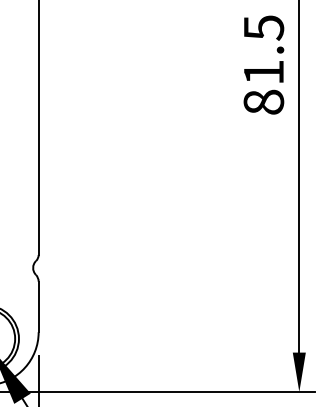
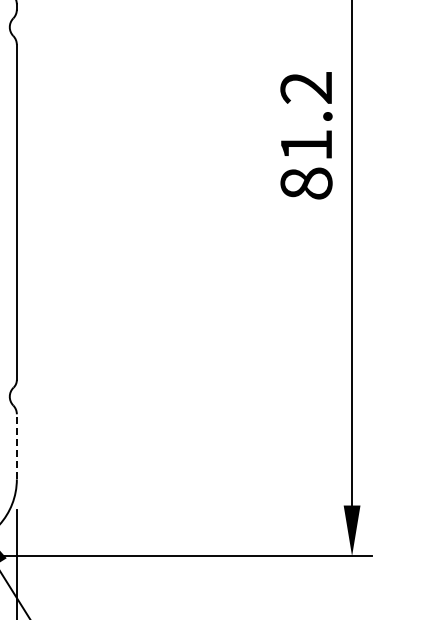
text: (263, 28) -> (306, 88), 81.5 -> 81.2
line: (38, 306) -> (16, 446), solid -> dashed

